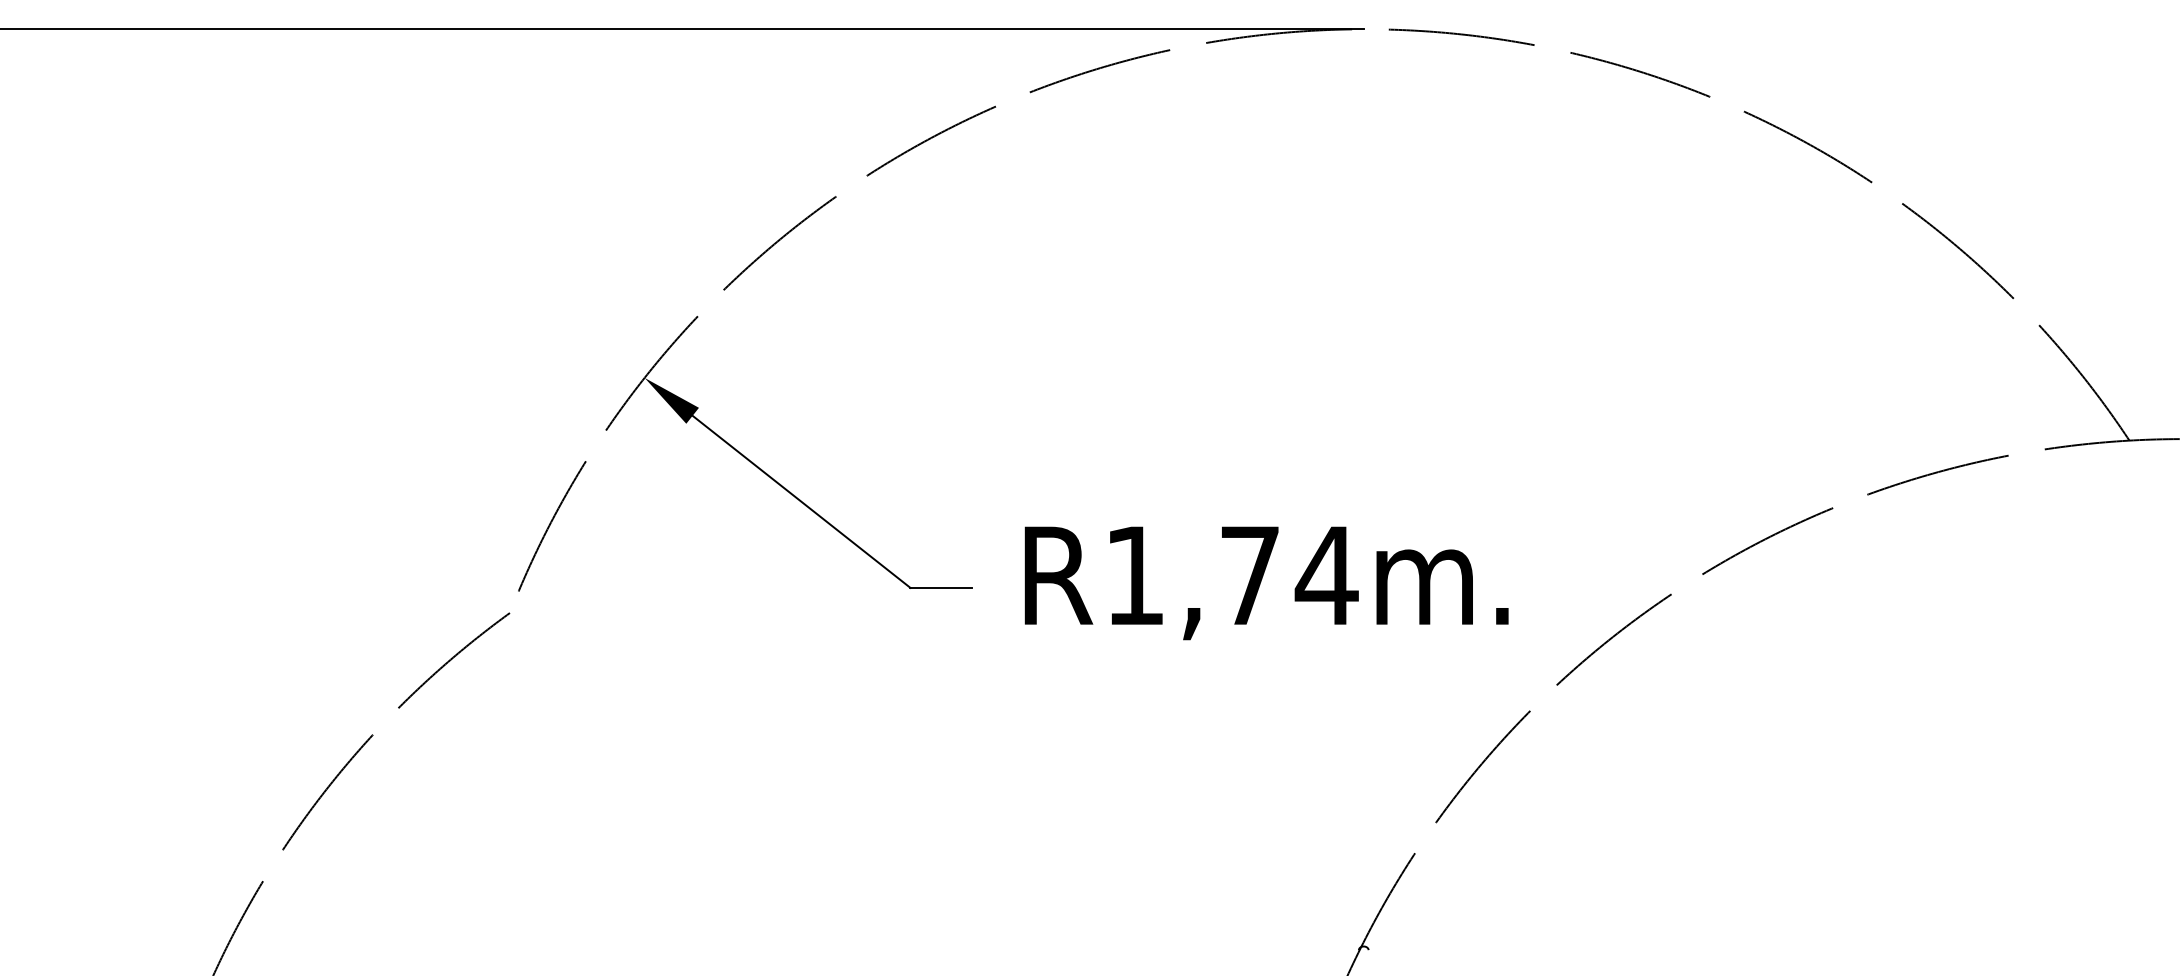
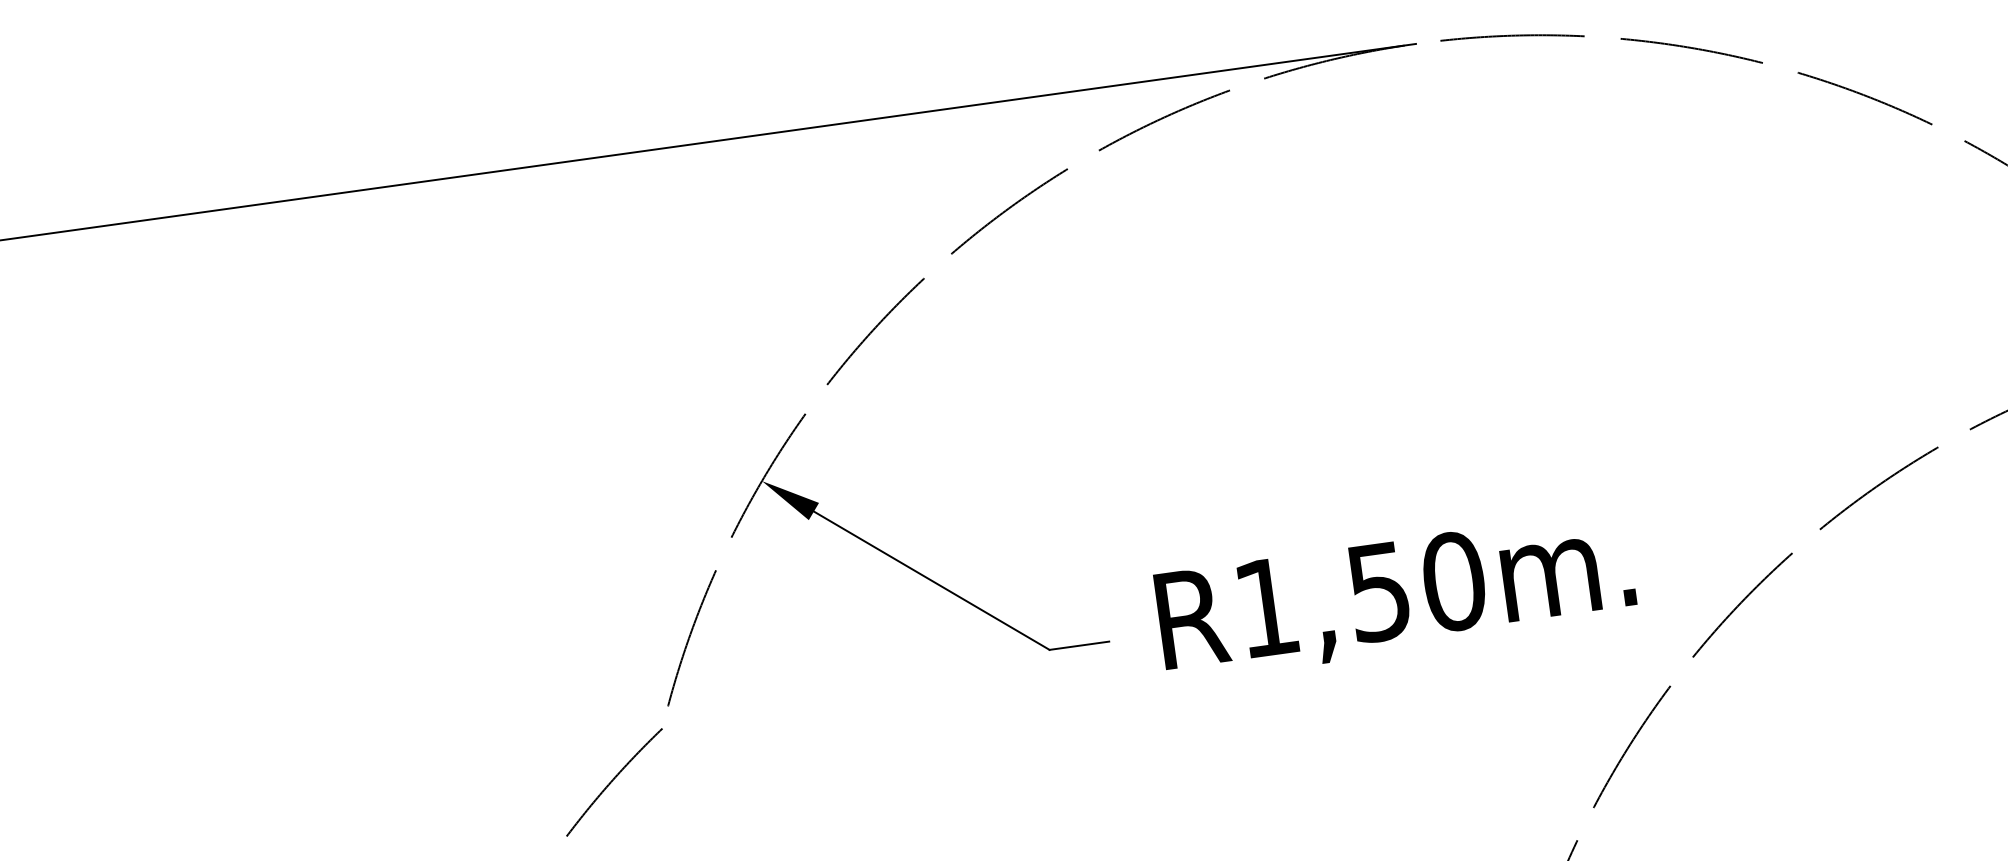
text: (1289, 575) -> (1417, 586), R1,74m. -> R1,50m.

